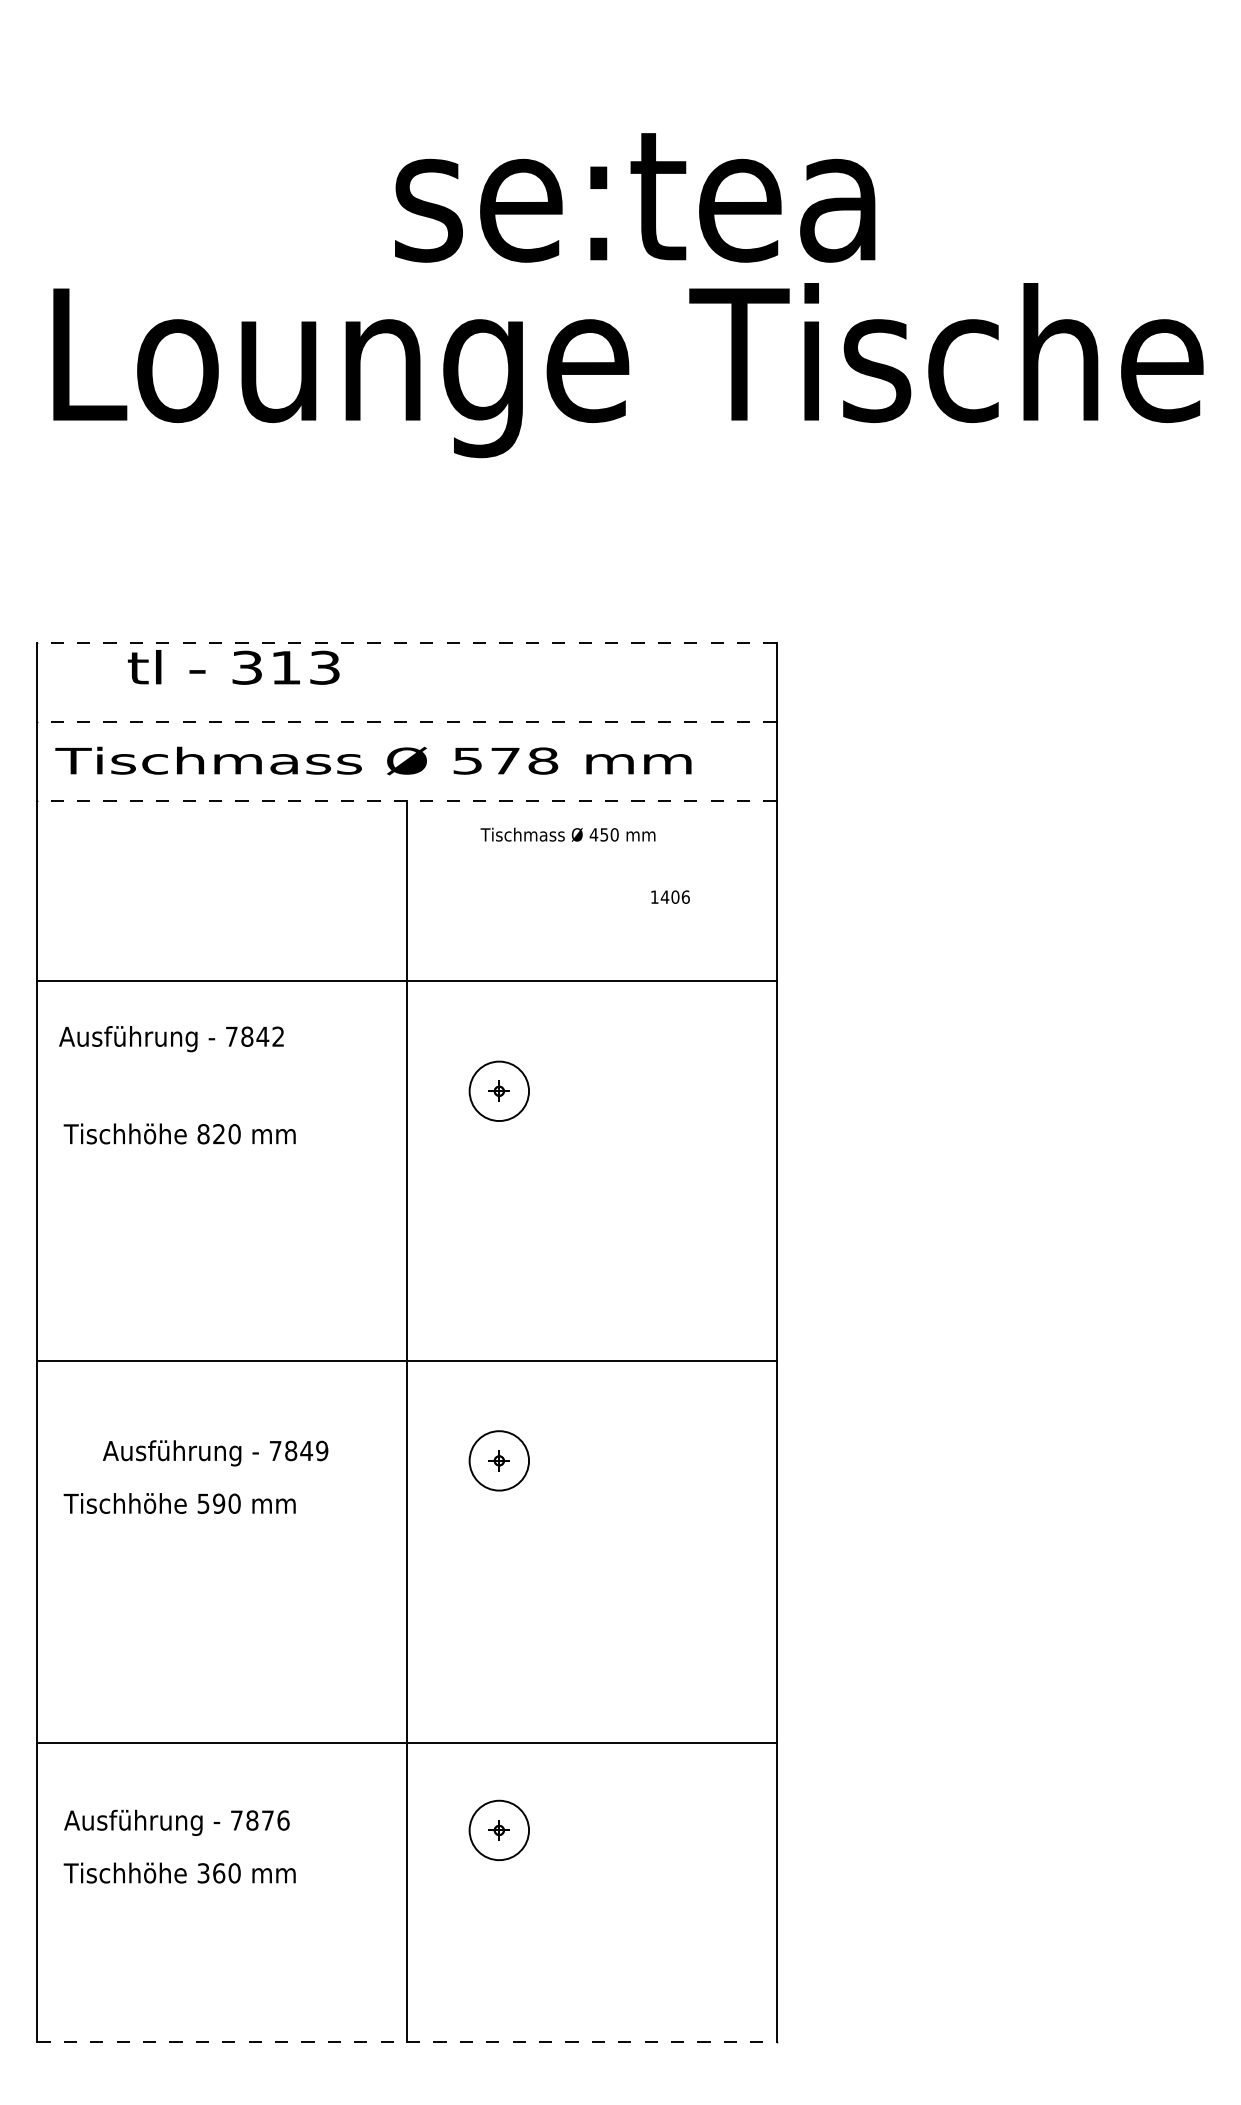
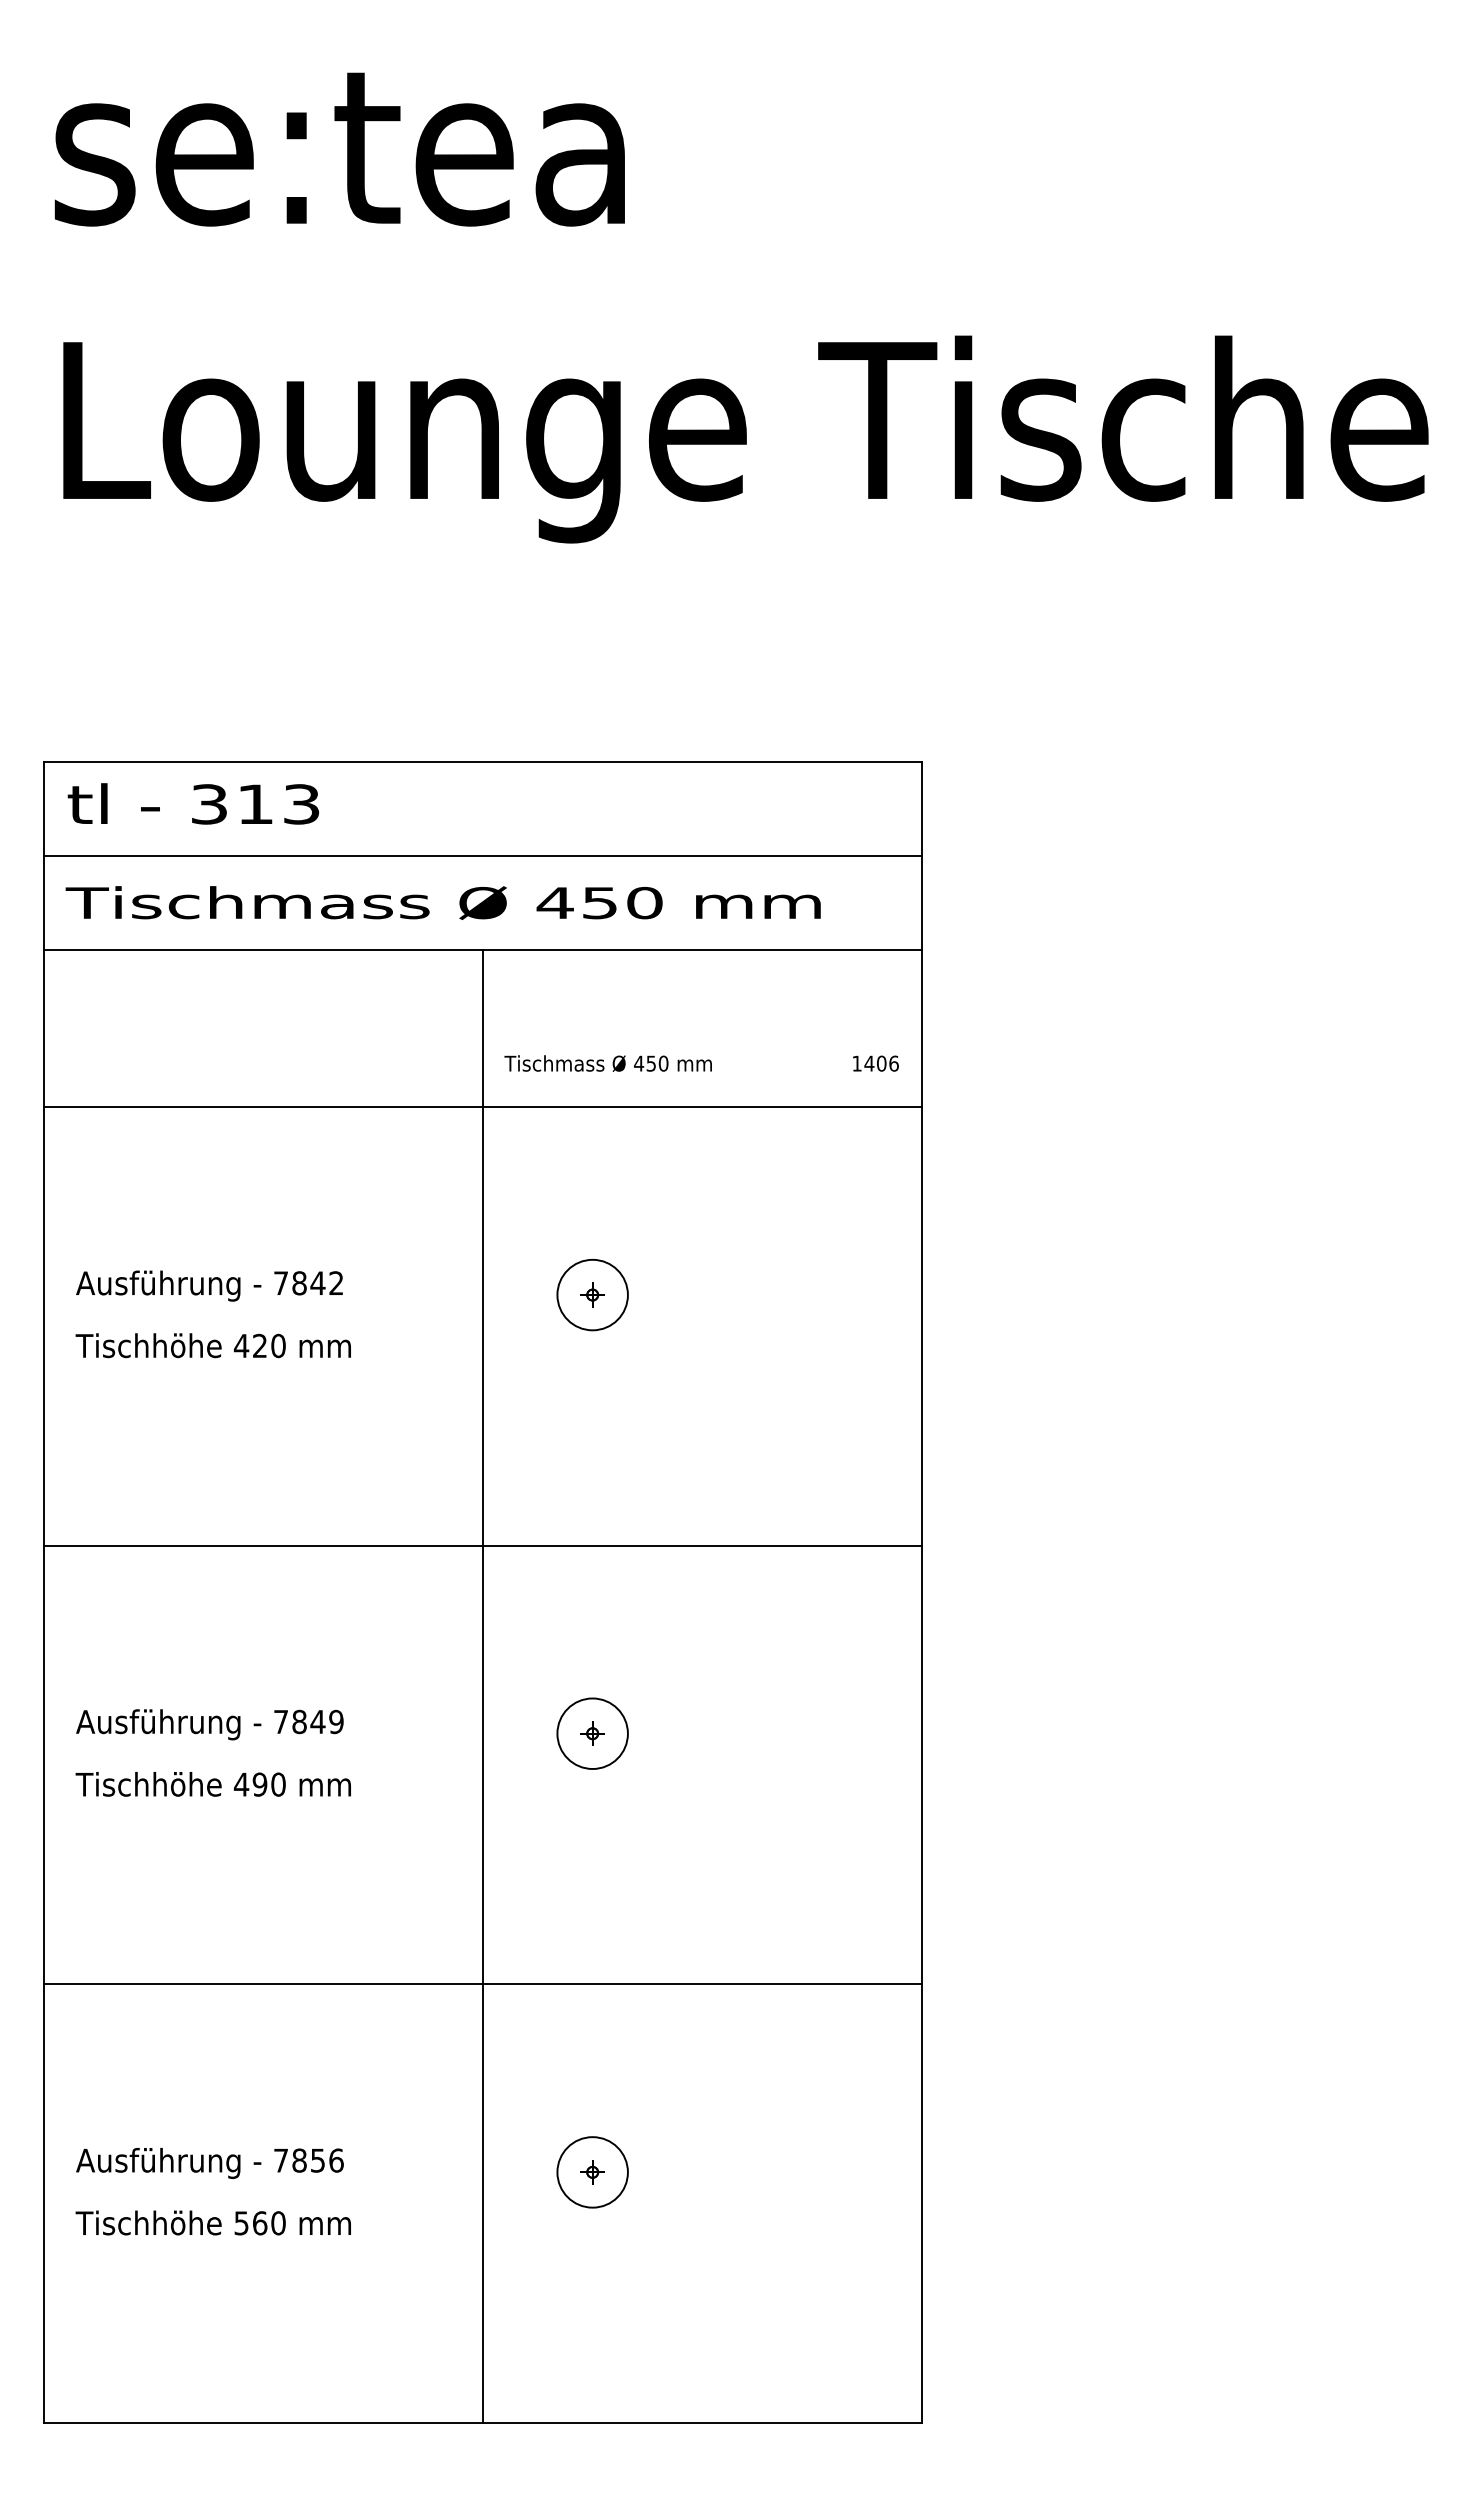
text: (634, 197) -> (339, 149), moved
line: (407, 642) -> (483, 762), dashed -> solid
text: (233, 667) -> (193, 803), moved
line: (407, 721) -> (483, 856), dashed -> solid
text: (505, 761) -> (599, 903), 578 -> 450
line: (407, 801) -> (483, 950), dashed -> solid
text: (567, 834) -> (607, 1063), moved
text: (670, 897) -> (875, 1063), moved
line: (406, 981) -> (482, 1107), moved
text: (171, 1038) -> (209, 1285), moved
text: (203, 1133) -> (241, 1345), 820 -> 420
line: (406, 1360) -> (482, 1545), moved
text: (215, 1453) -> (209, 1724), moved
text: (203, 1503) -> (241, 1784), 590 -> 490
line: (406, 1742) -> (482, 1984), moved
text: (267, 1820) -> (317, 2160), 7876 -> 7856
text: (203, 1872) -> (241, 2222), 360 -> 560
line: (407, 2042) -> (483, 2423), dashed -> solid

